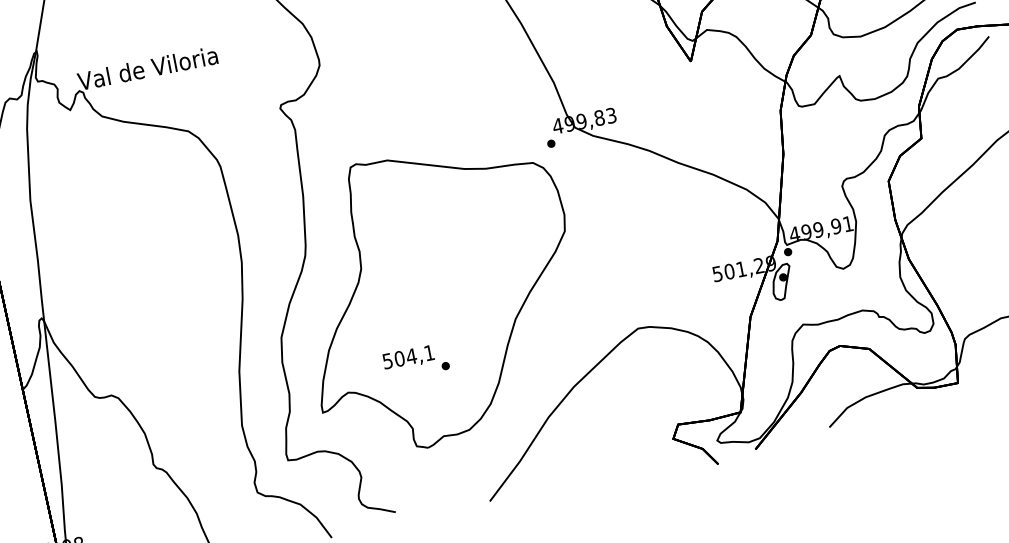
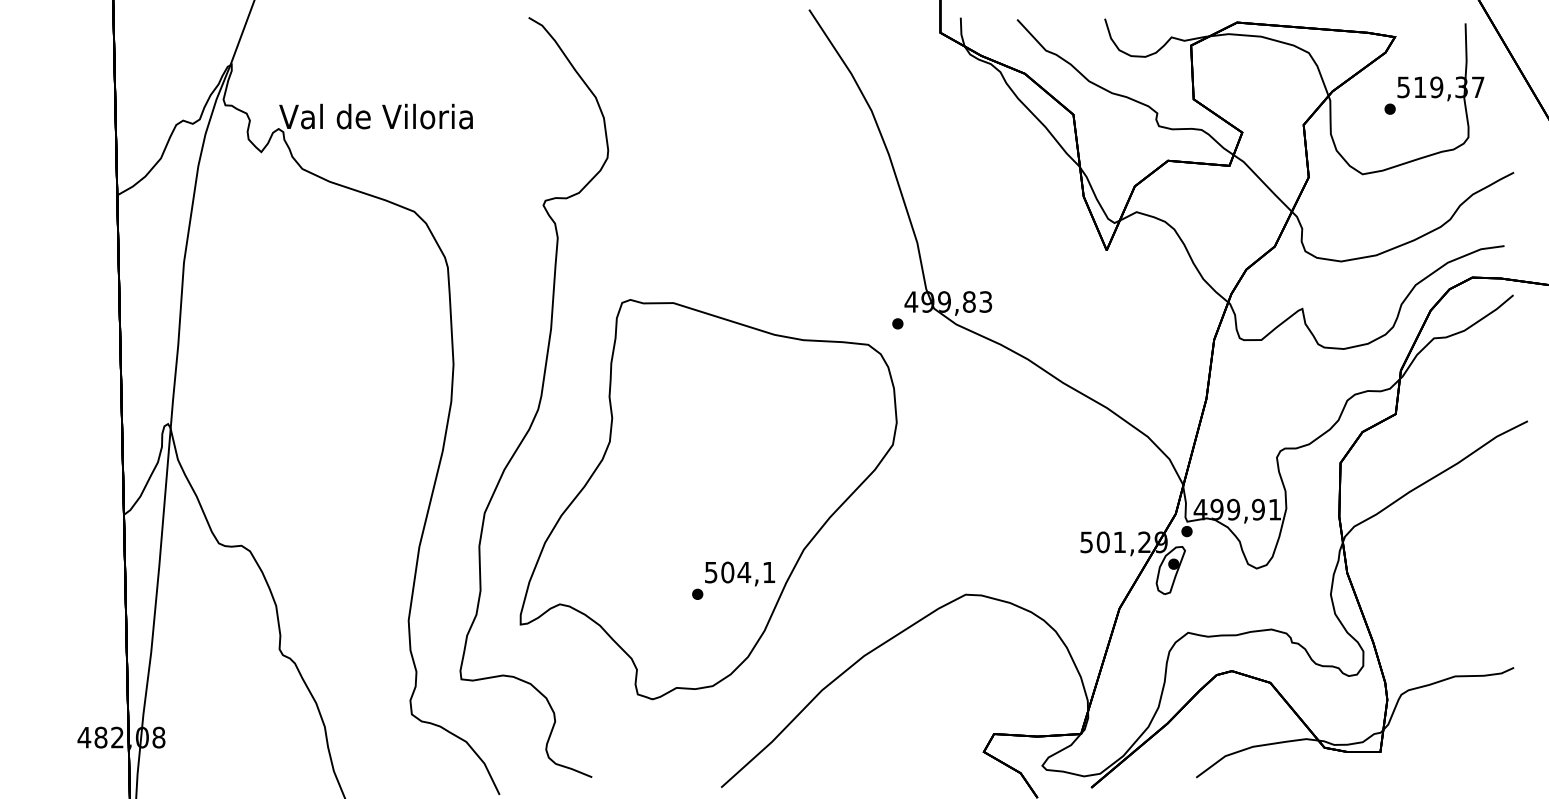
text: (408, 357) -> (740, 573), moved

